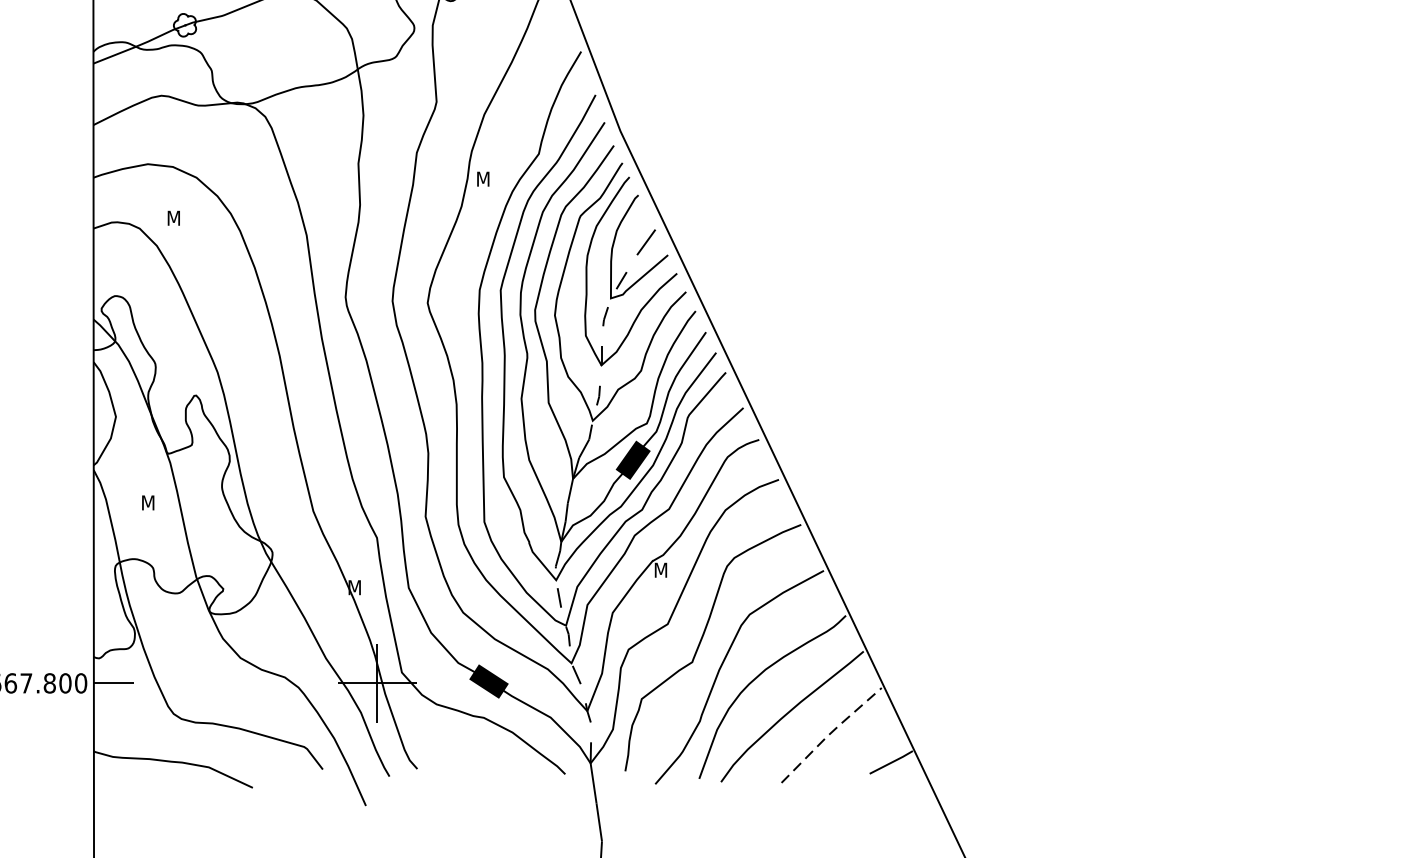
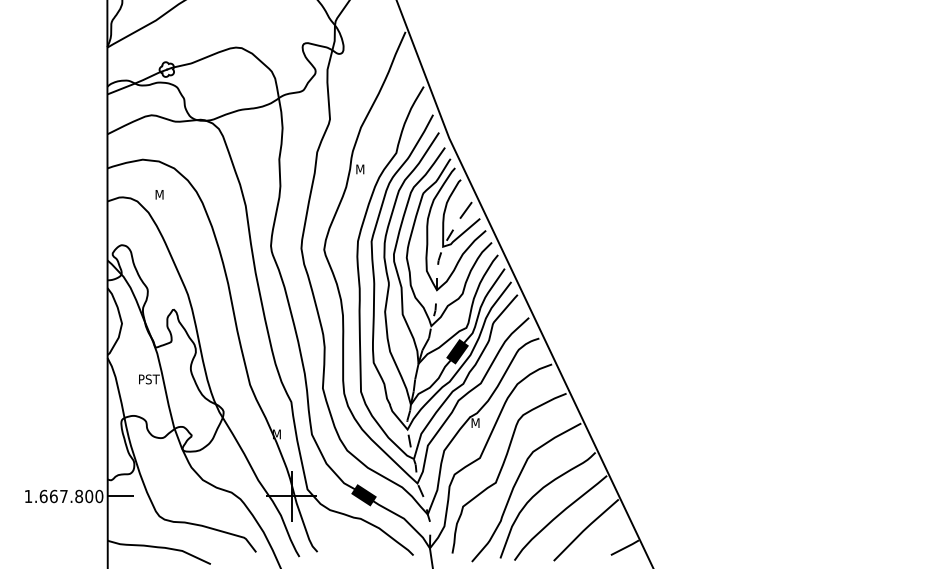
text: (158, 503) -> (149, 379), M -> PST
line: (830, 734) -> (585, 529), dashed -> solid

